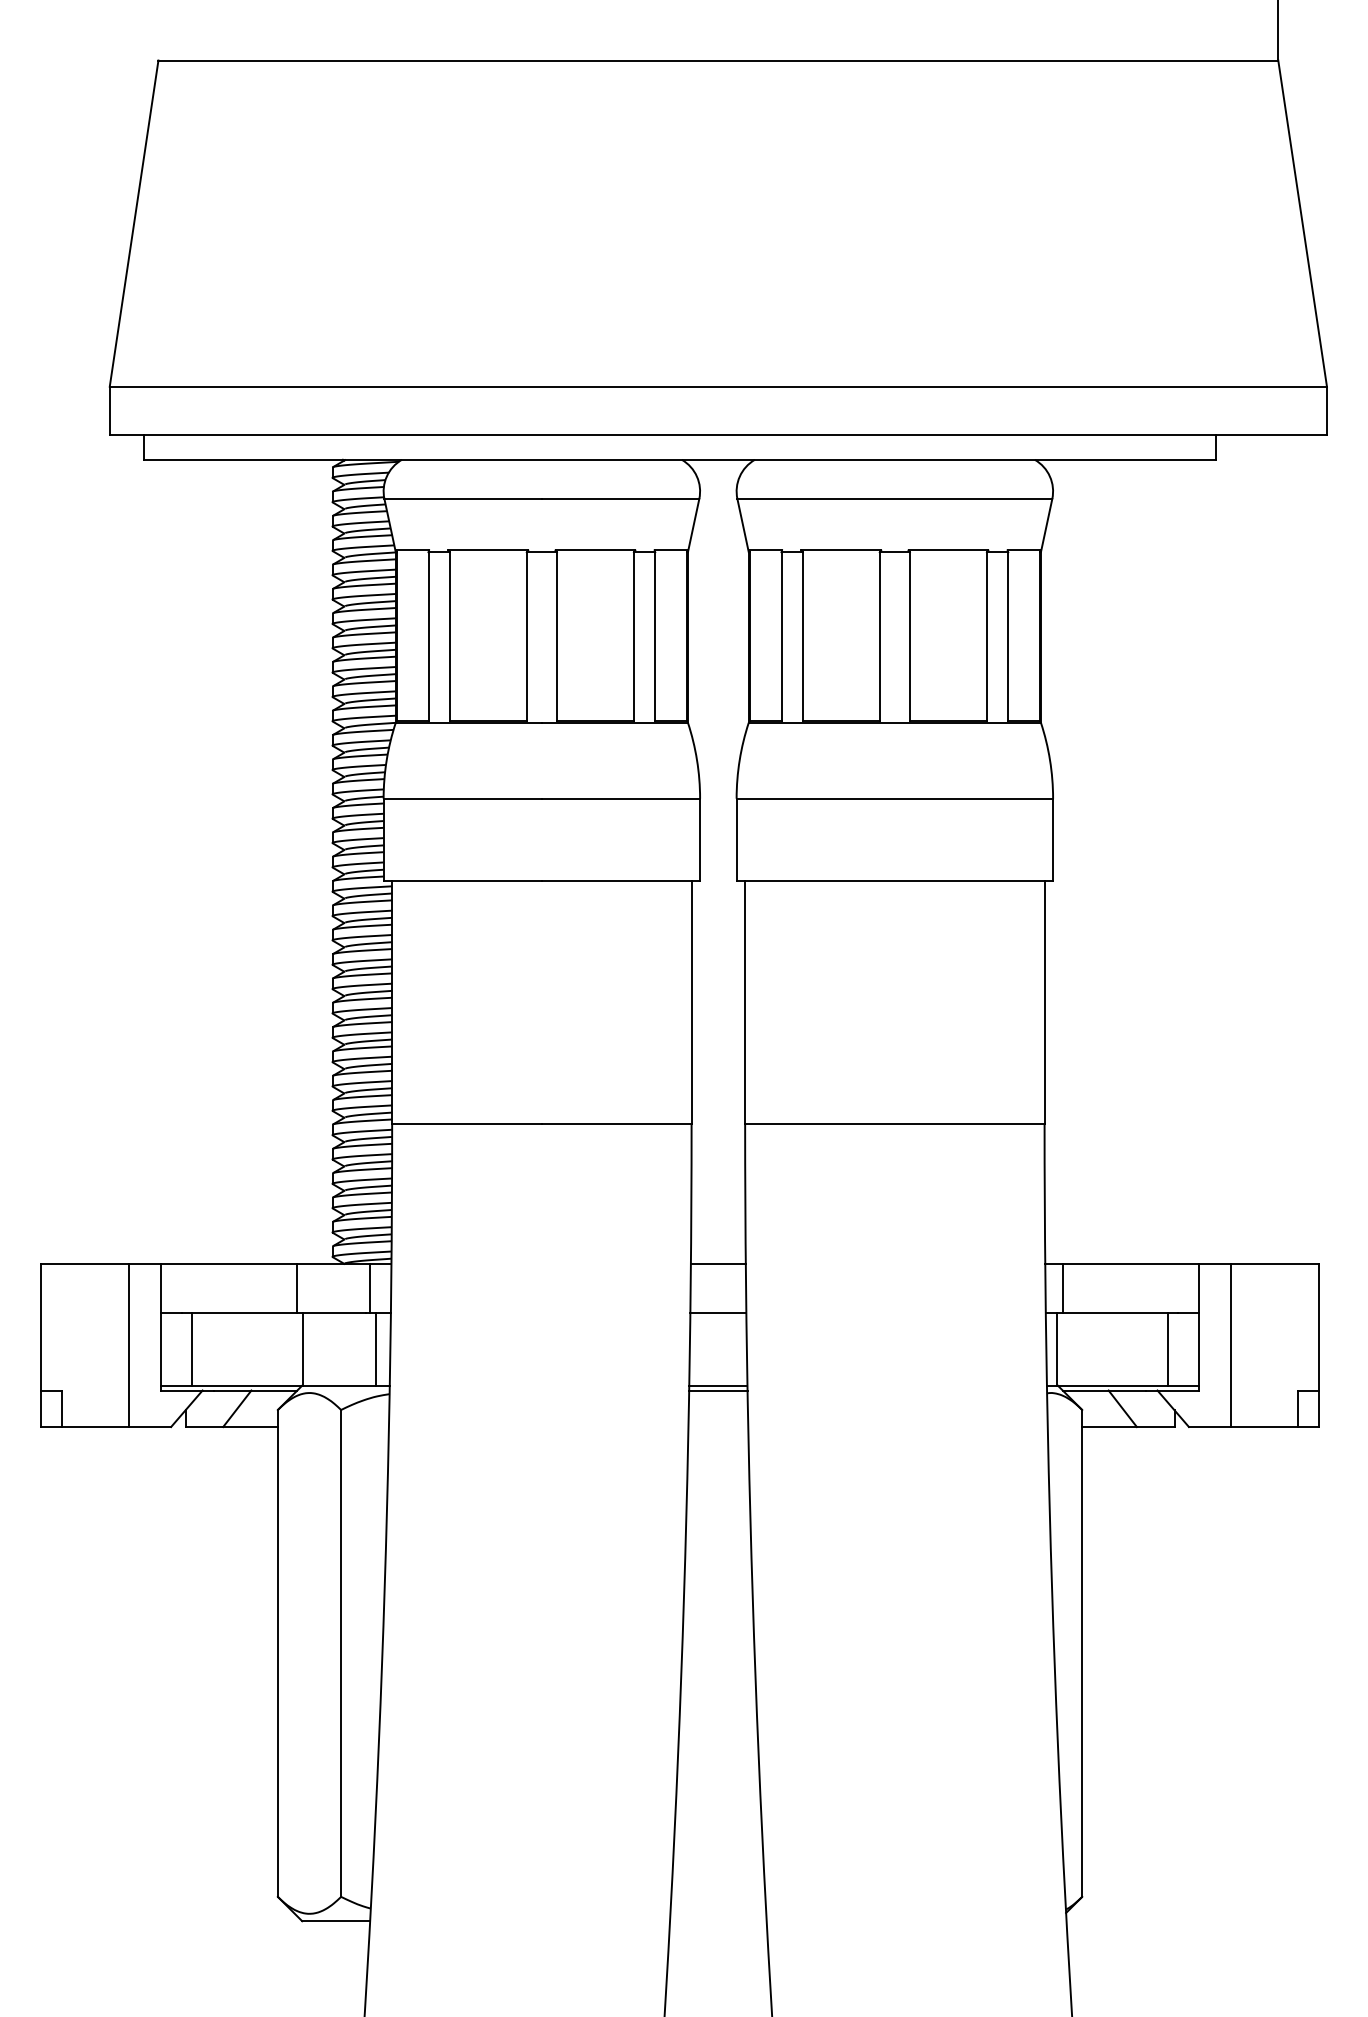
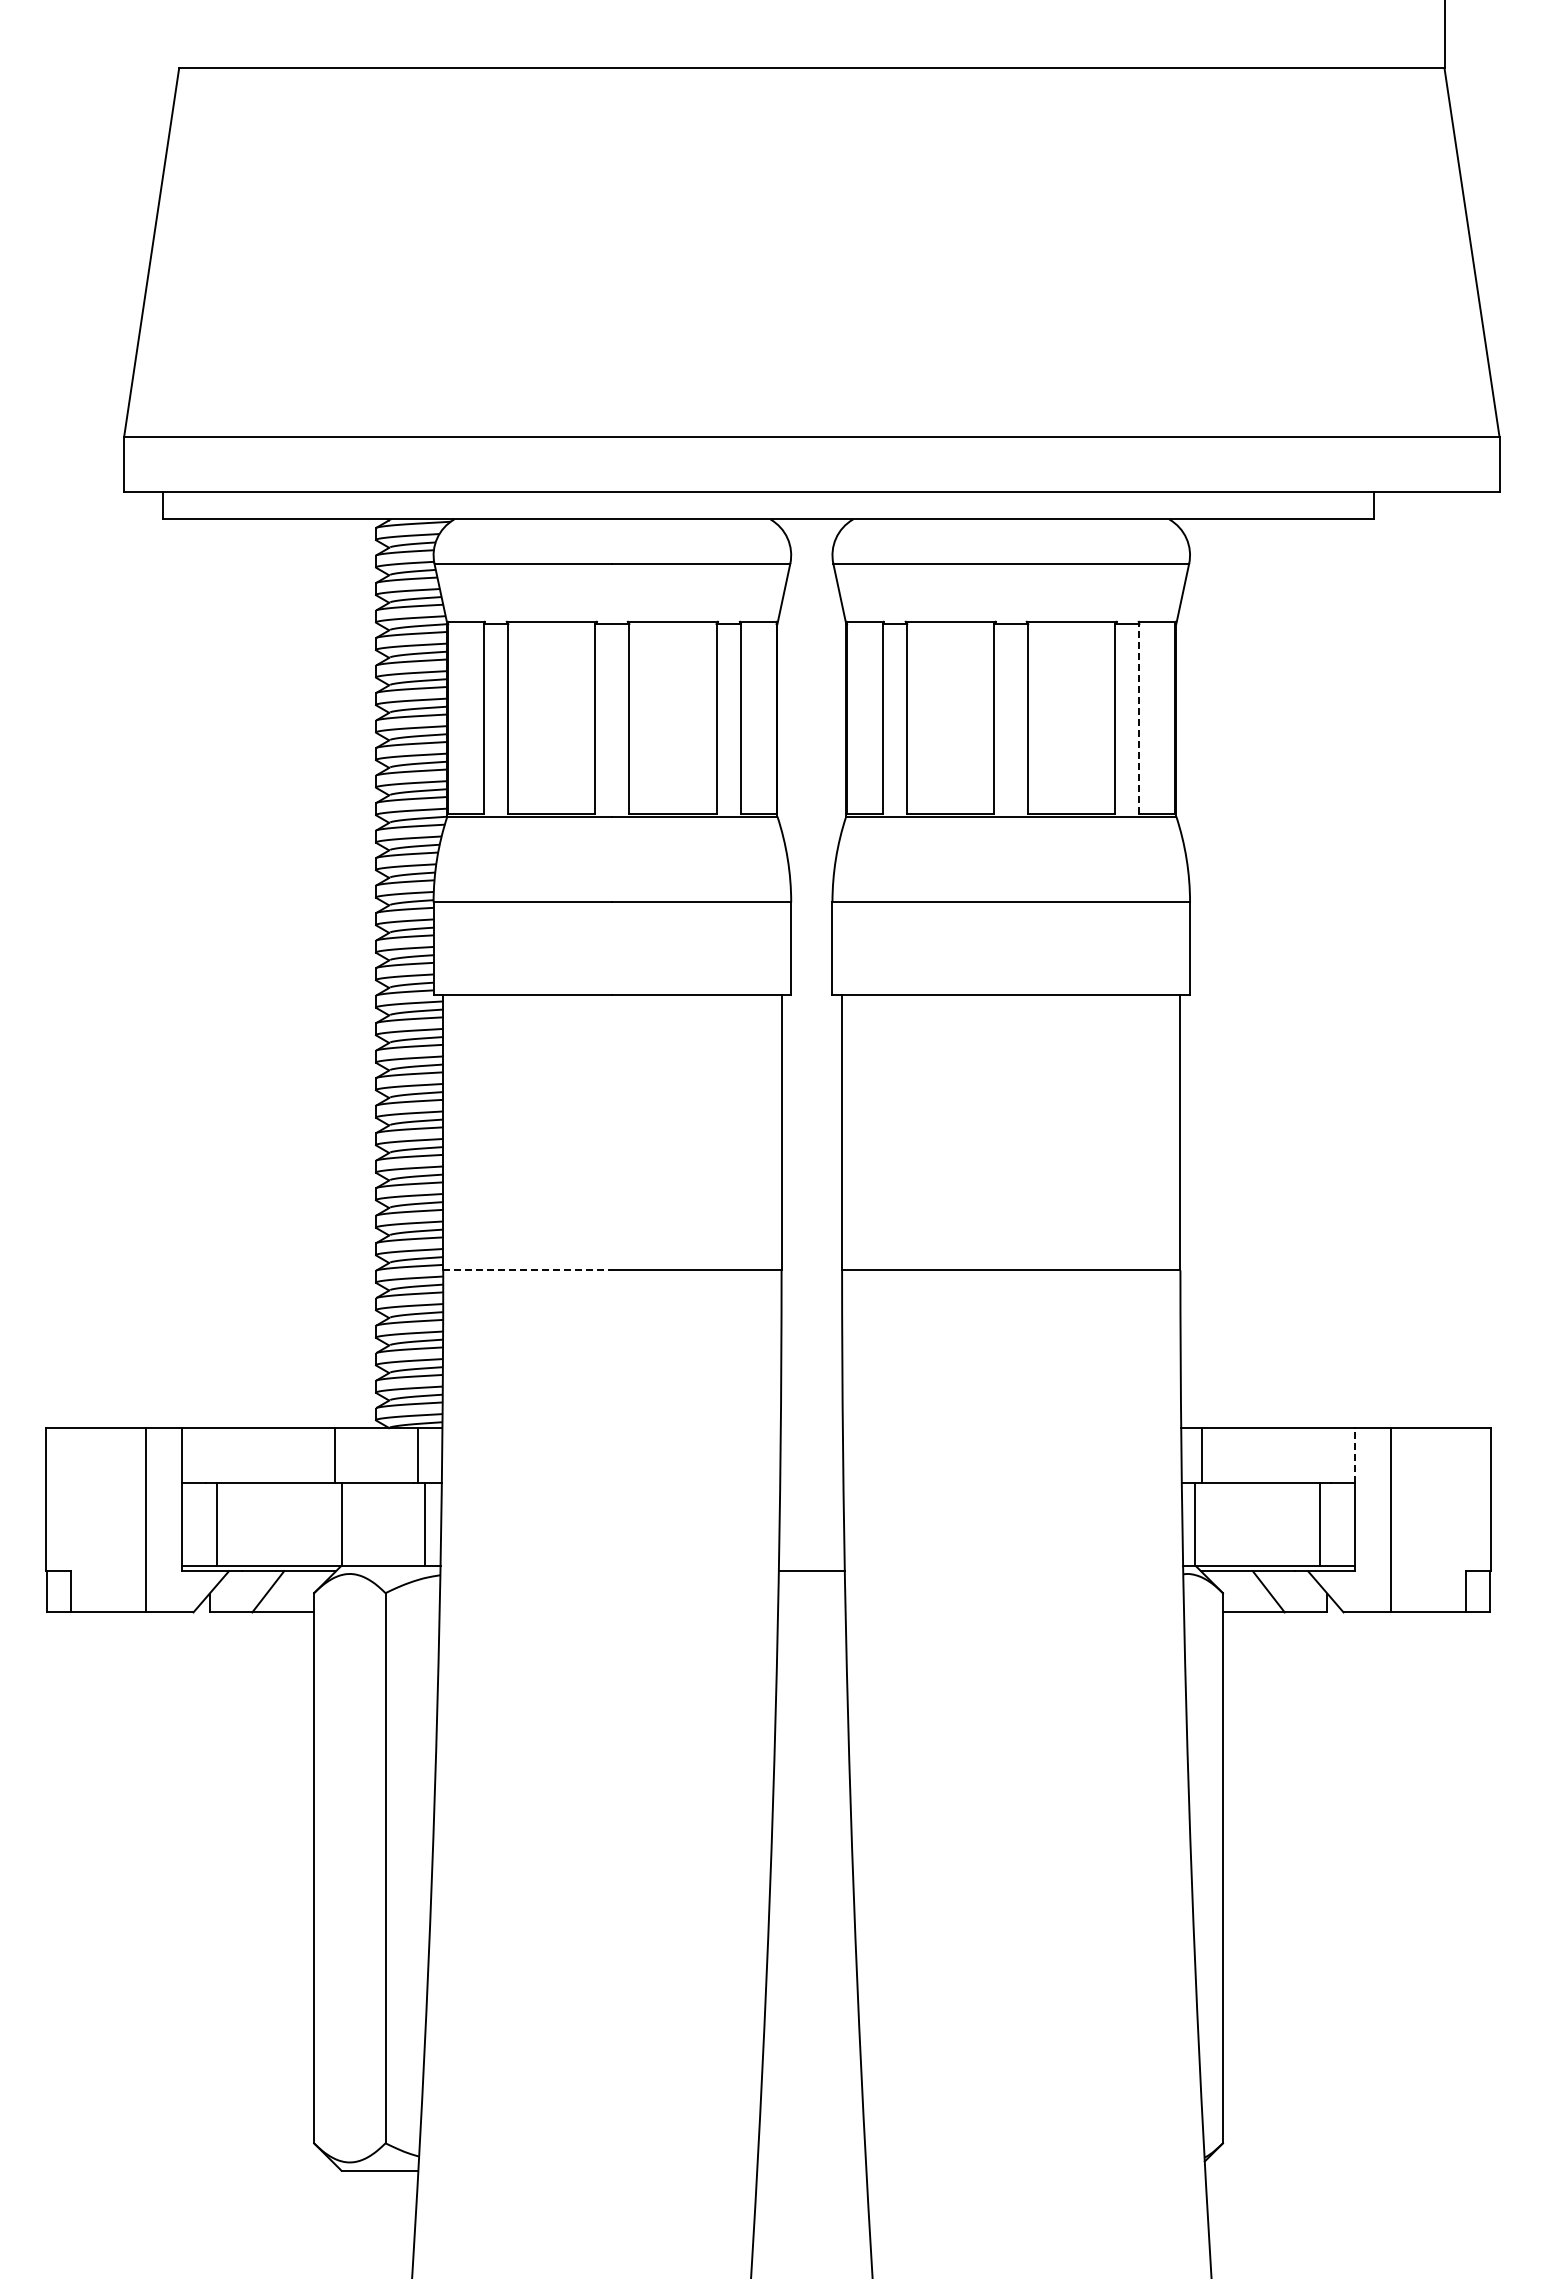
line: (1008, 635) -> (1139, 718), solid -> dashed
line: (466, 1124) -> (527, 1270), solid -> dashed
line: (718, 1264) -> (811, 1428), removed
line: (1199, 1288) -> (1355, 1455), solid -> dashed
line: (718, 1312) -> (811, 1483), removed
line: (718, 1385) -> (811, 1565), removed

